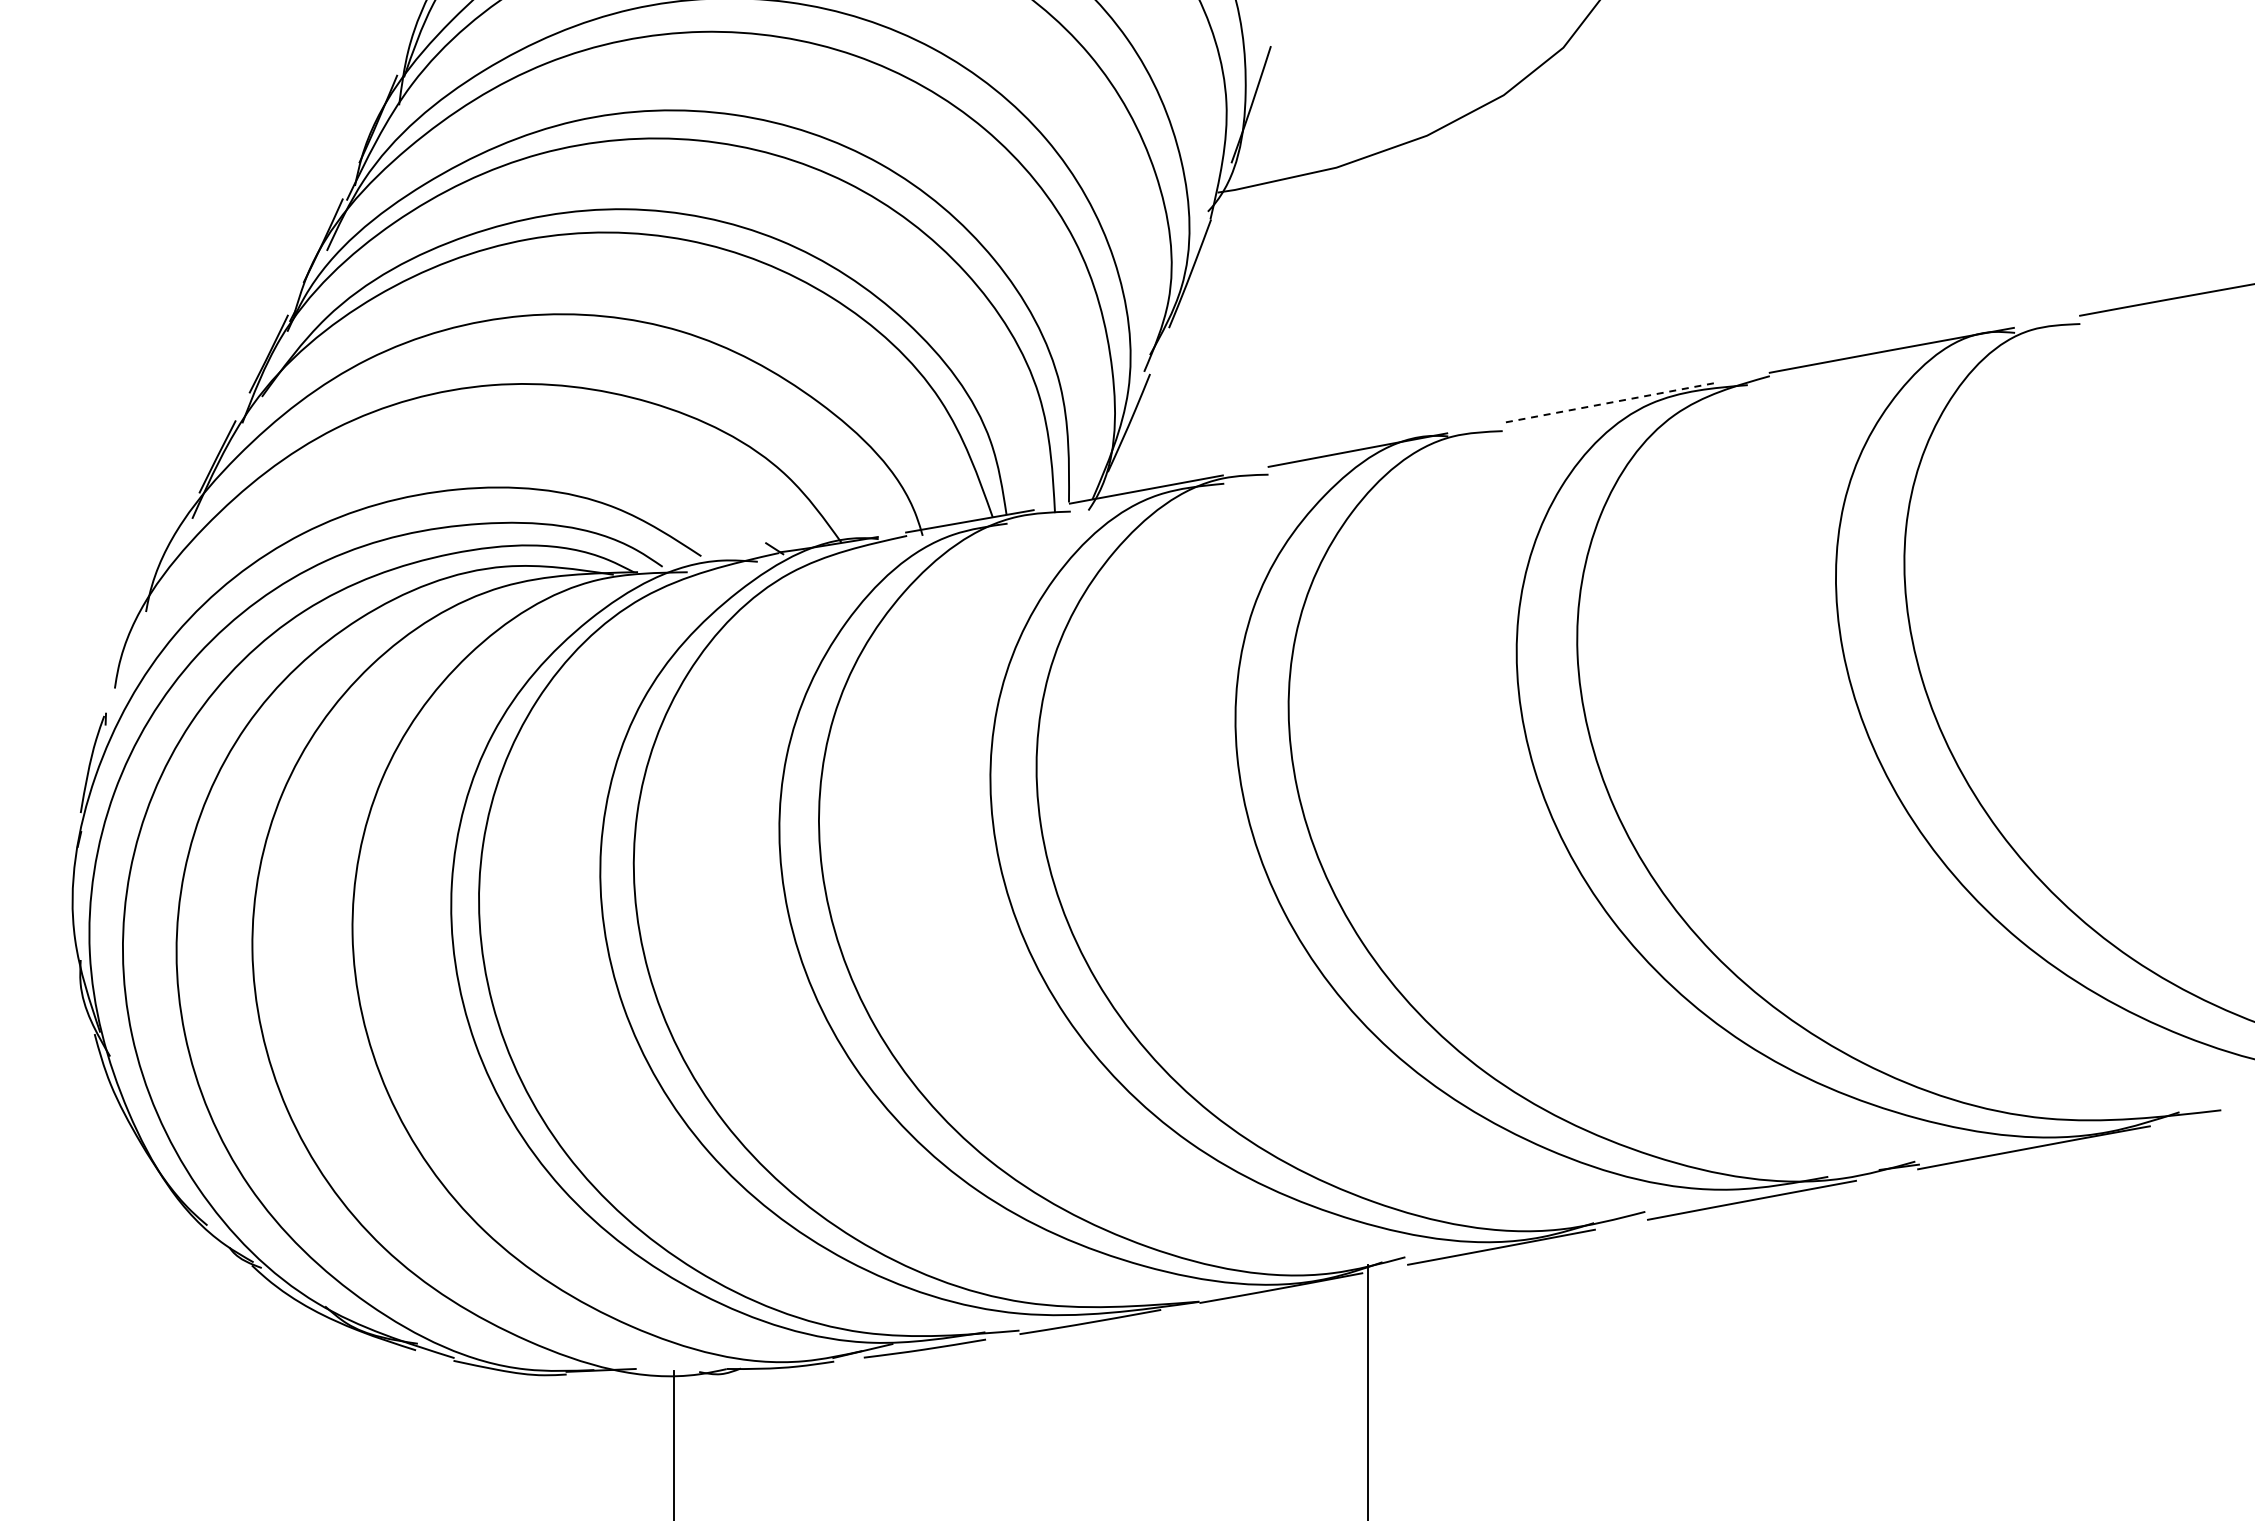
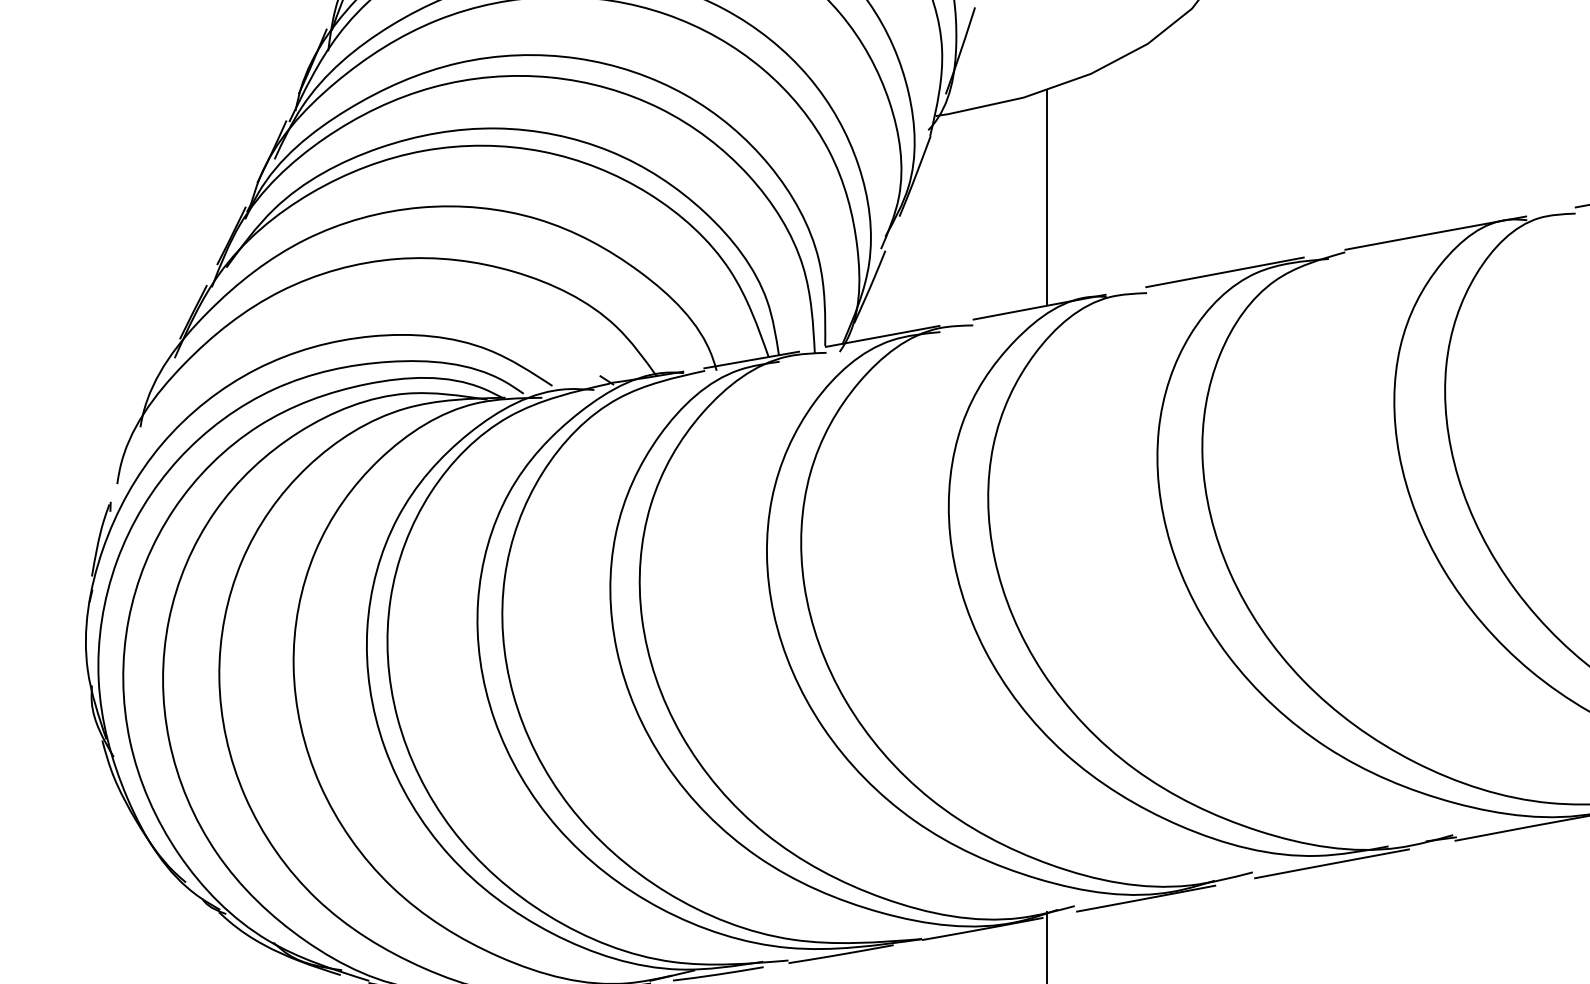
line: (1368, 301) -> (1047, 196), added
line: (1607, 403) -> (1224, 272), dashed -> solid

